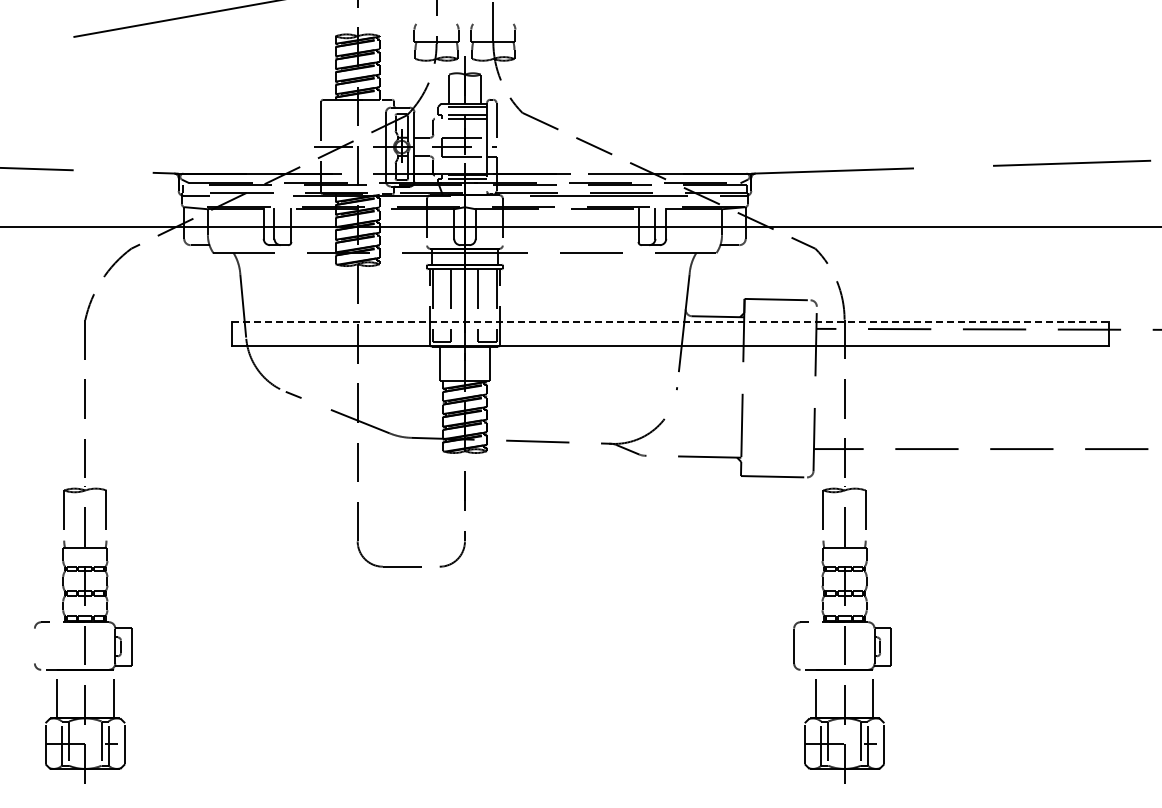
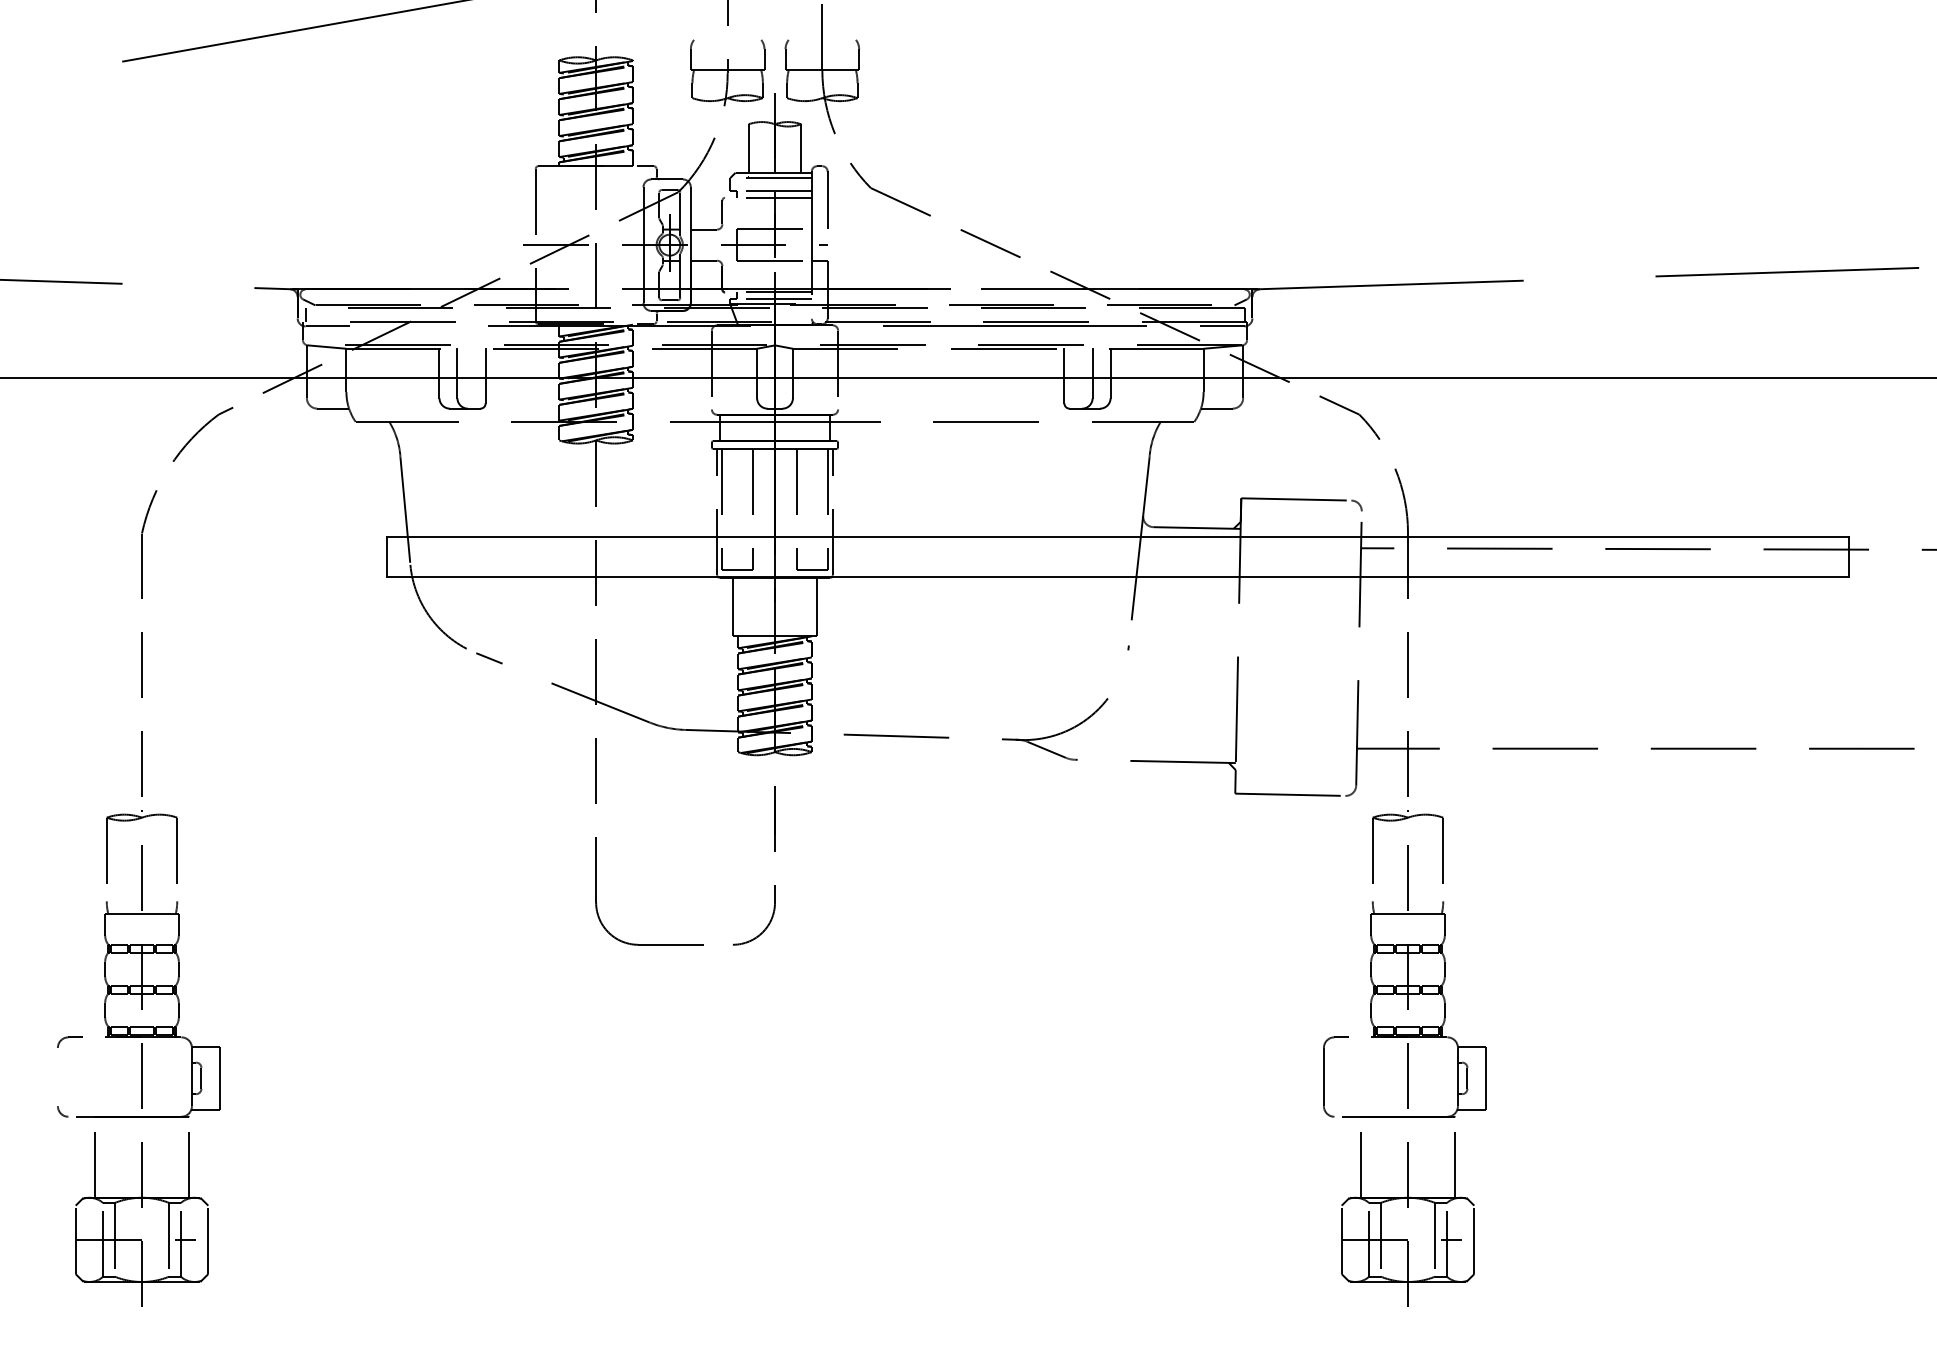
line: (671, 322) -> (1119, 537), dashed -> solid

